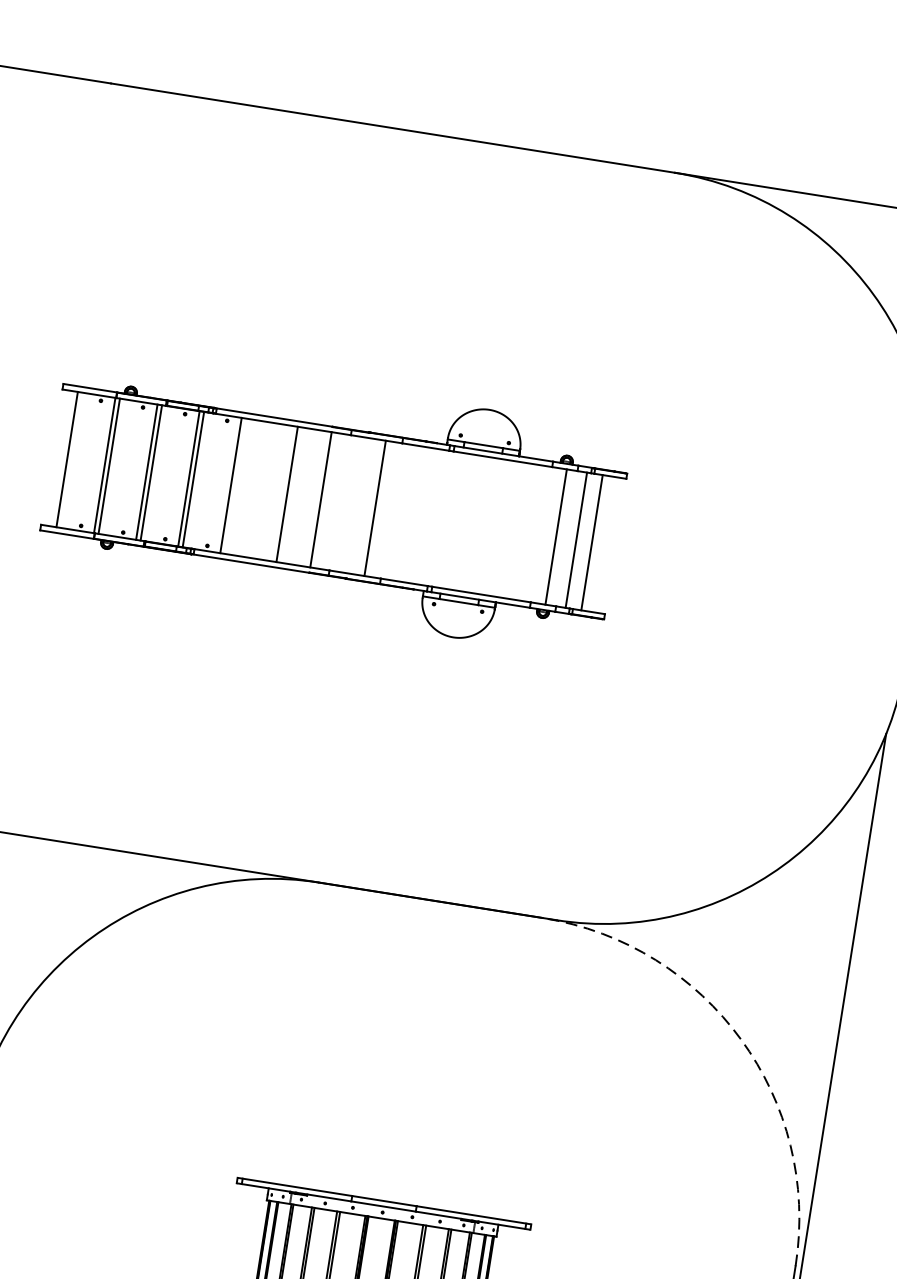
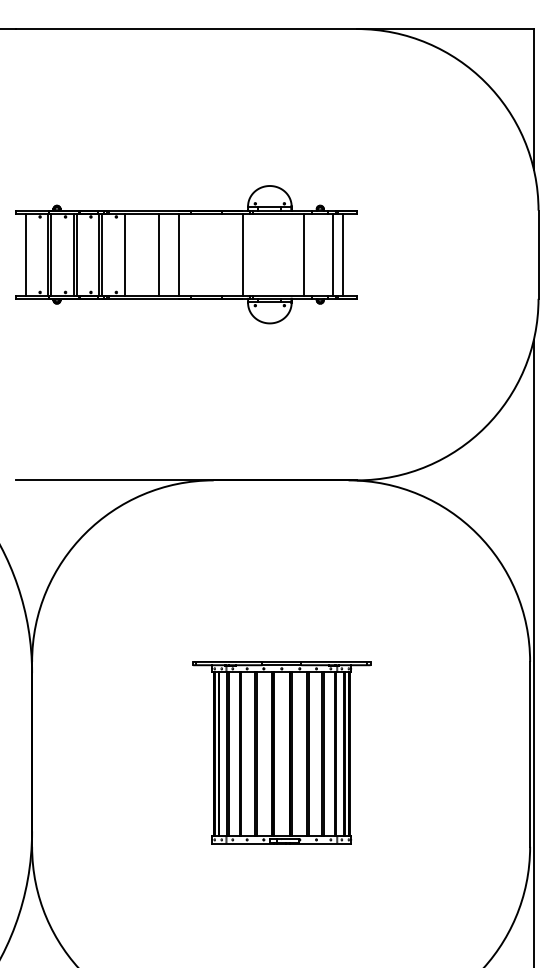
line: (374, 507) -> (242, 254), moved
line: (557, 536) -> (304, 254), moved
arc: (740, 1039) -> (476, 533), dashed -> solid

